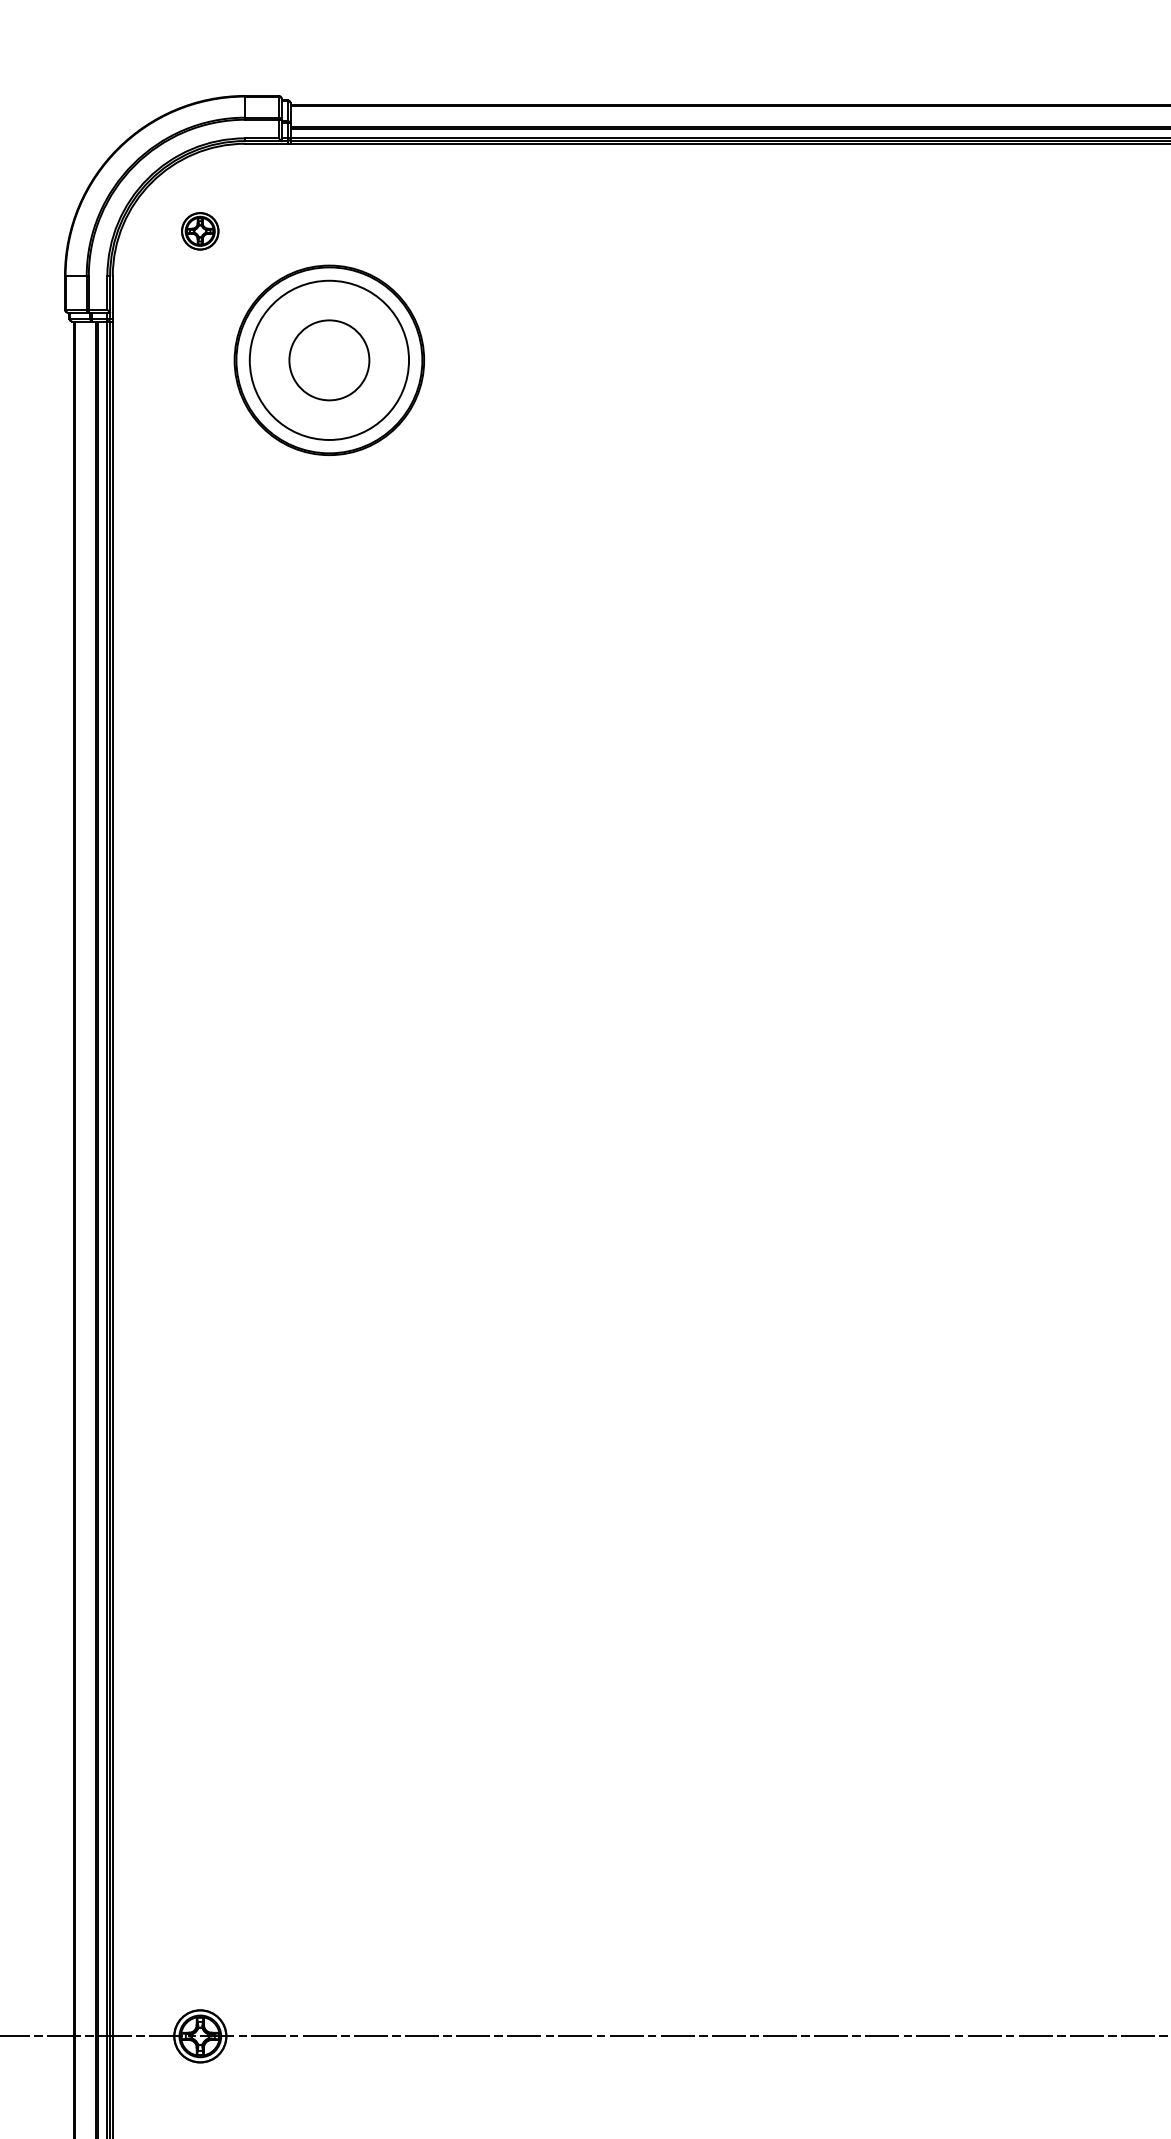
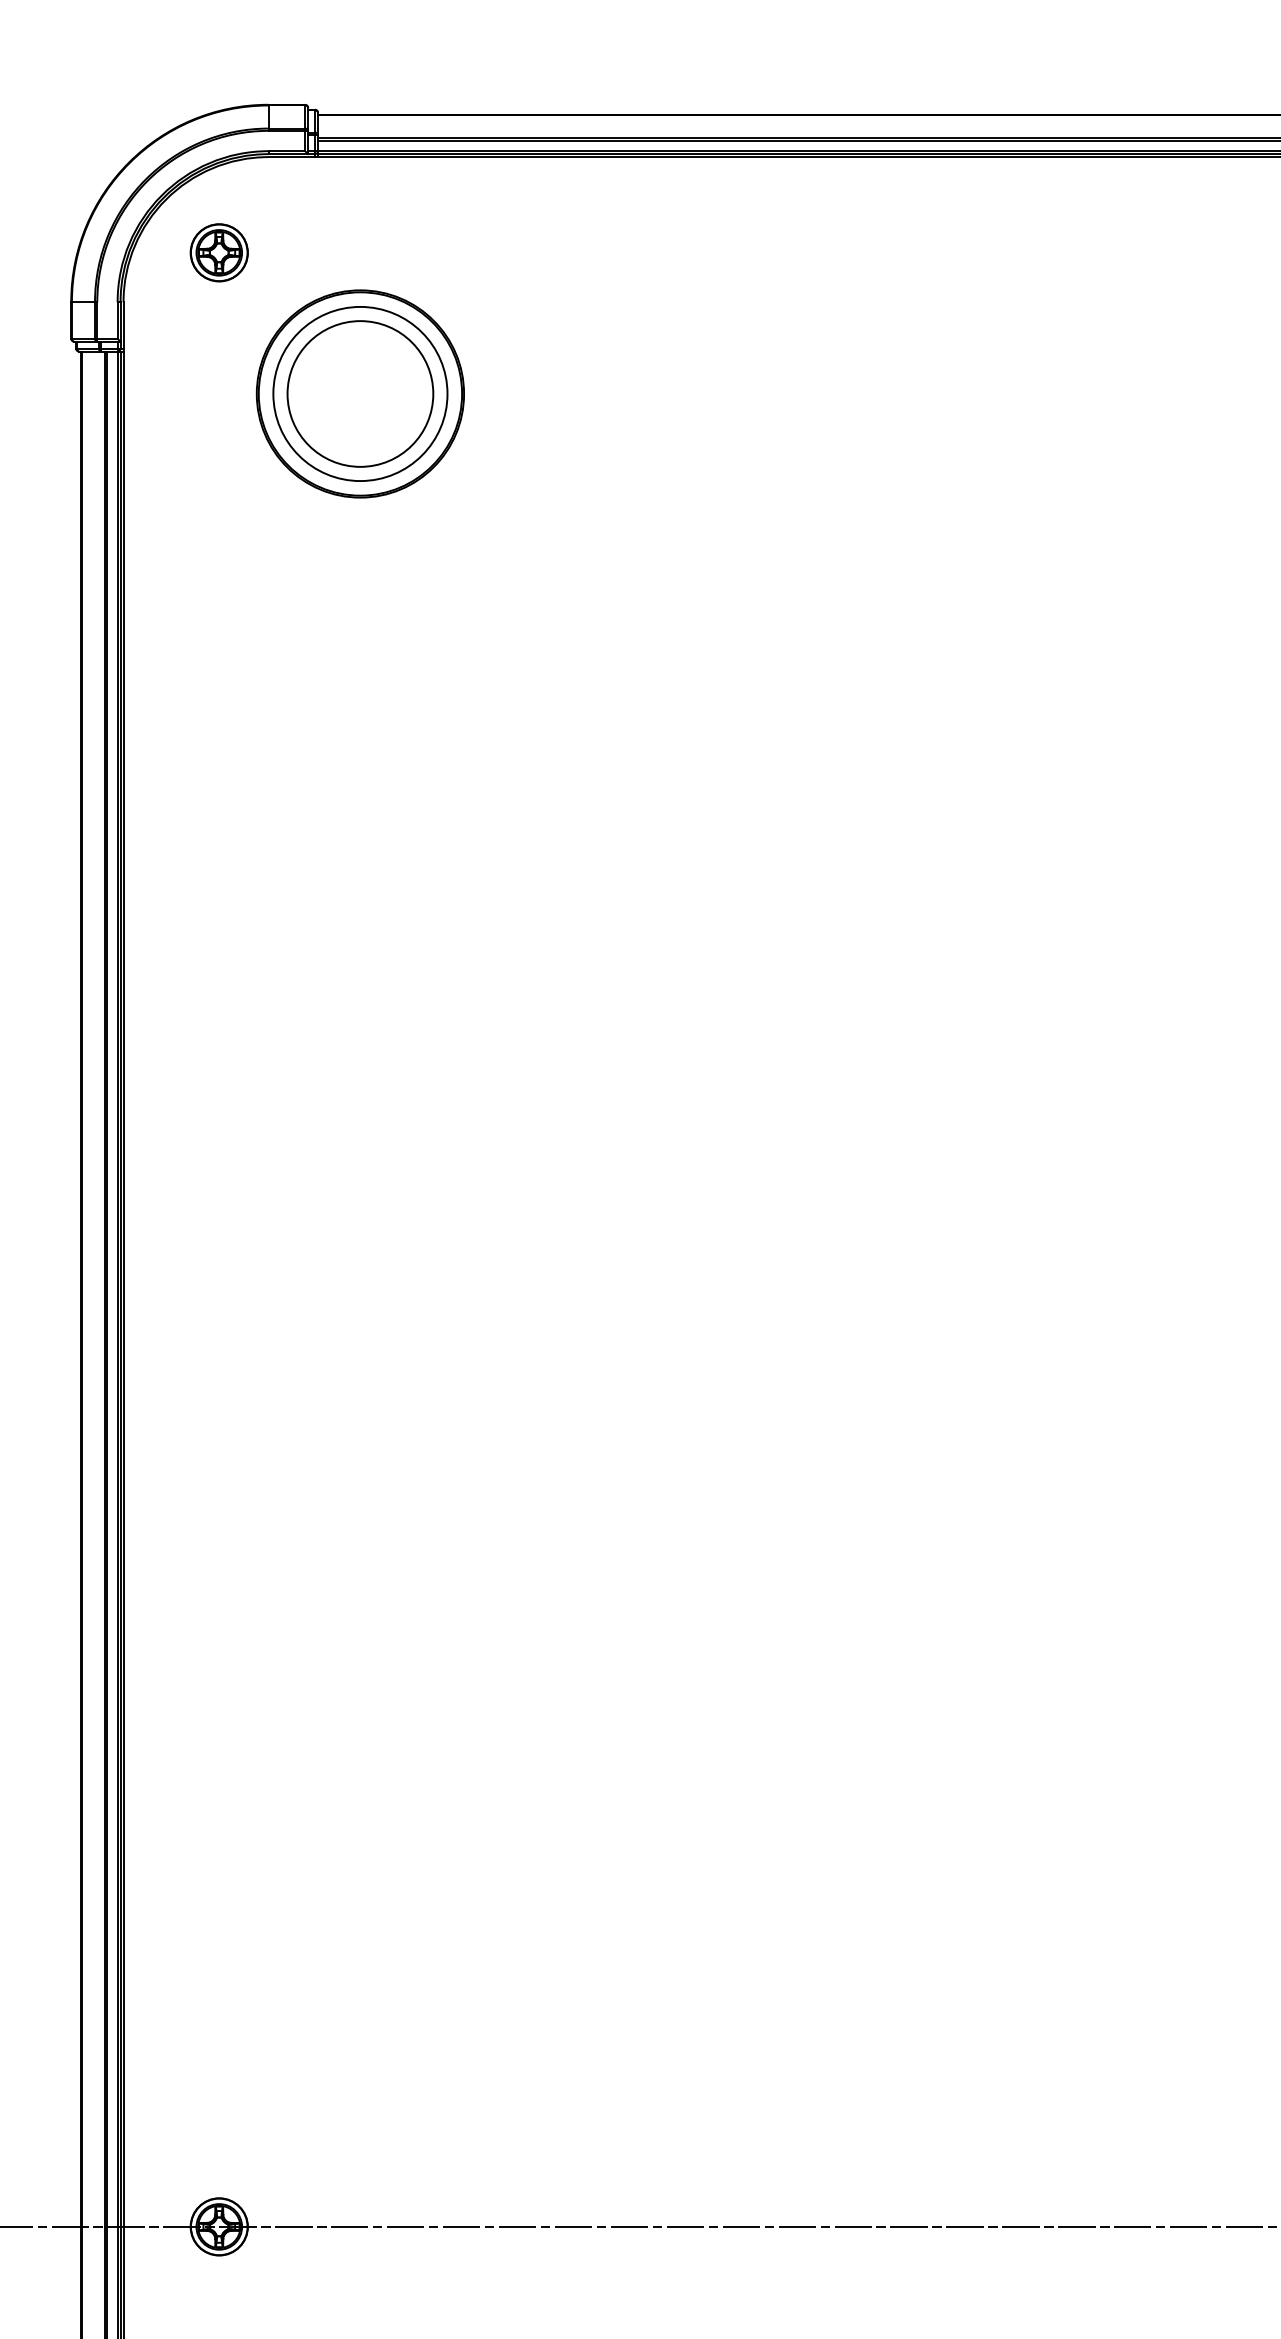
part: (199, 230) -> (218, 252), size x1.43
circle: (329, 359) -> (360, 393), size x1.67

